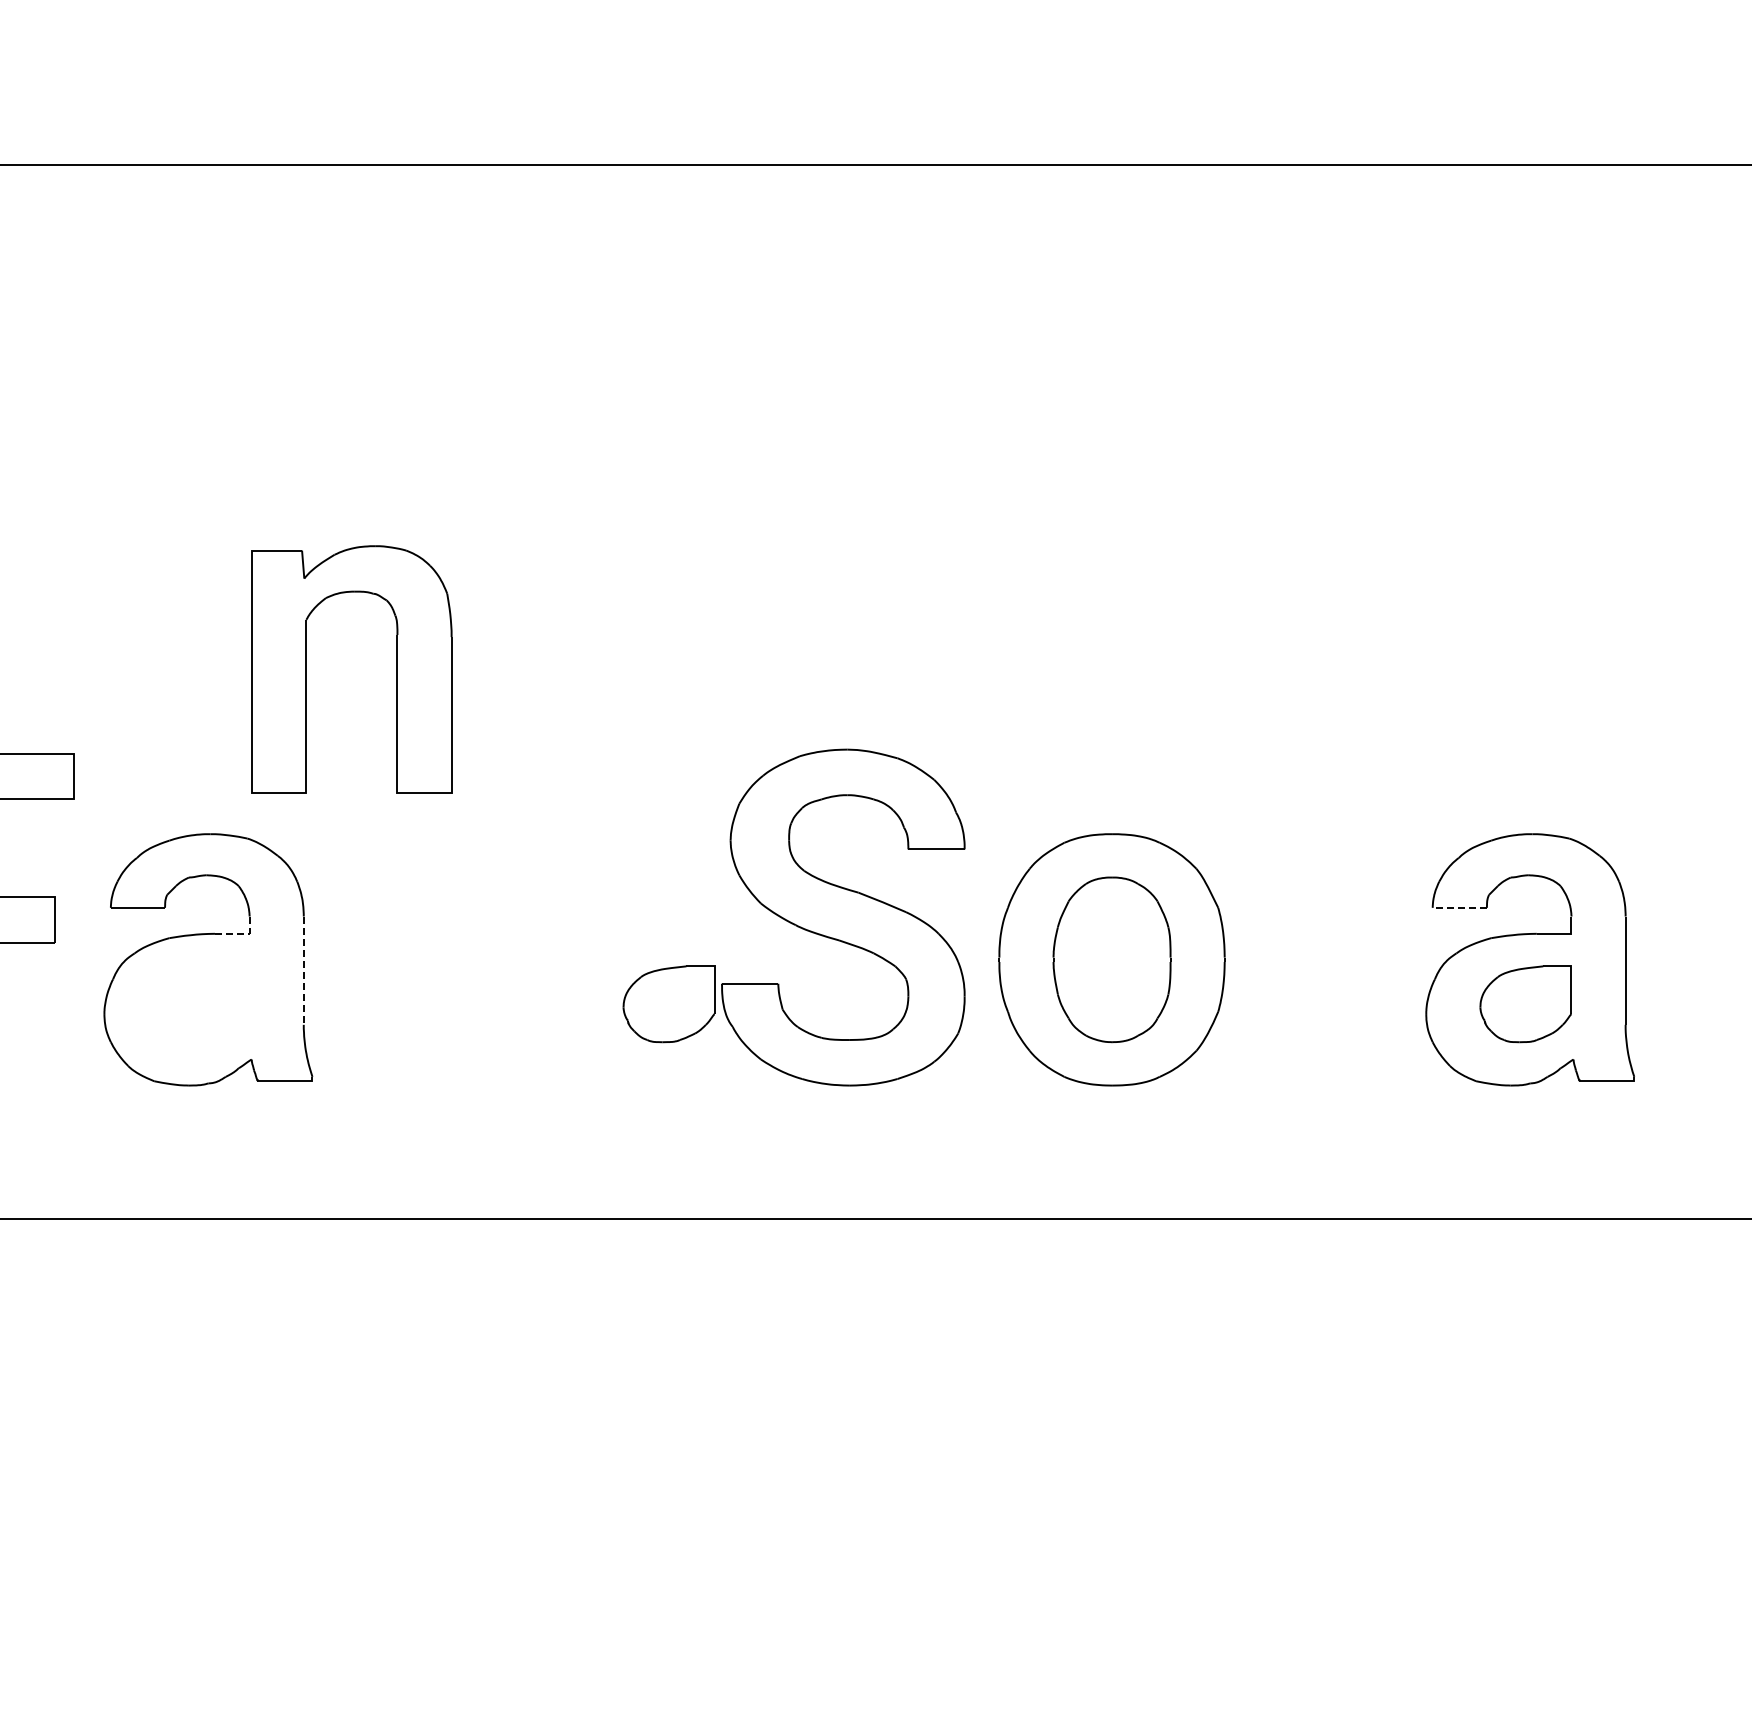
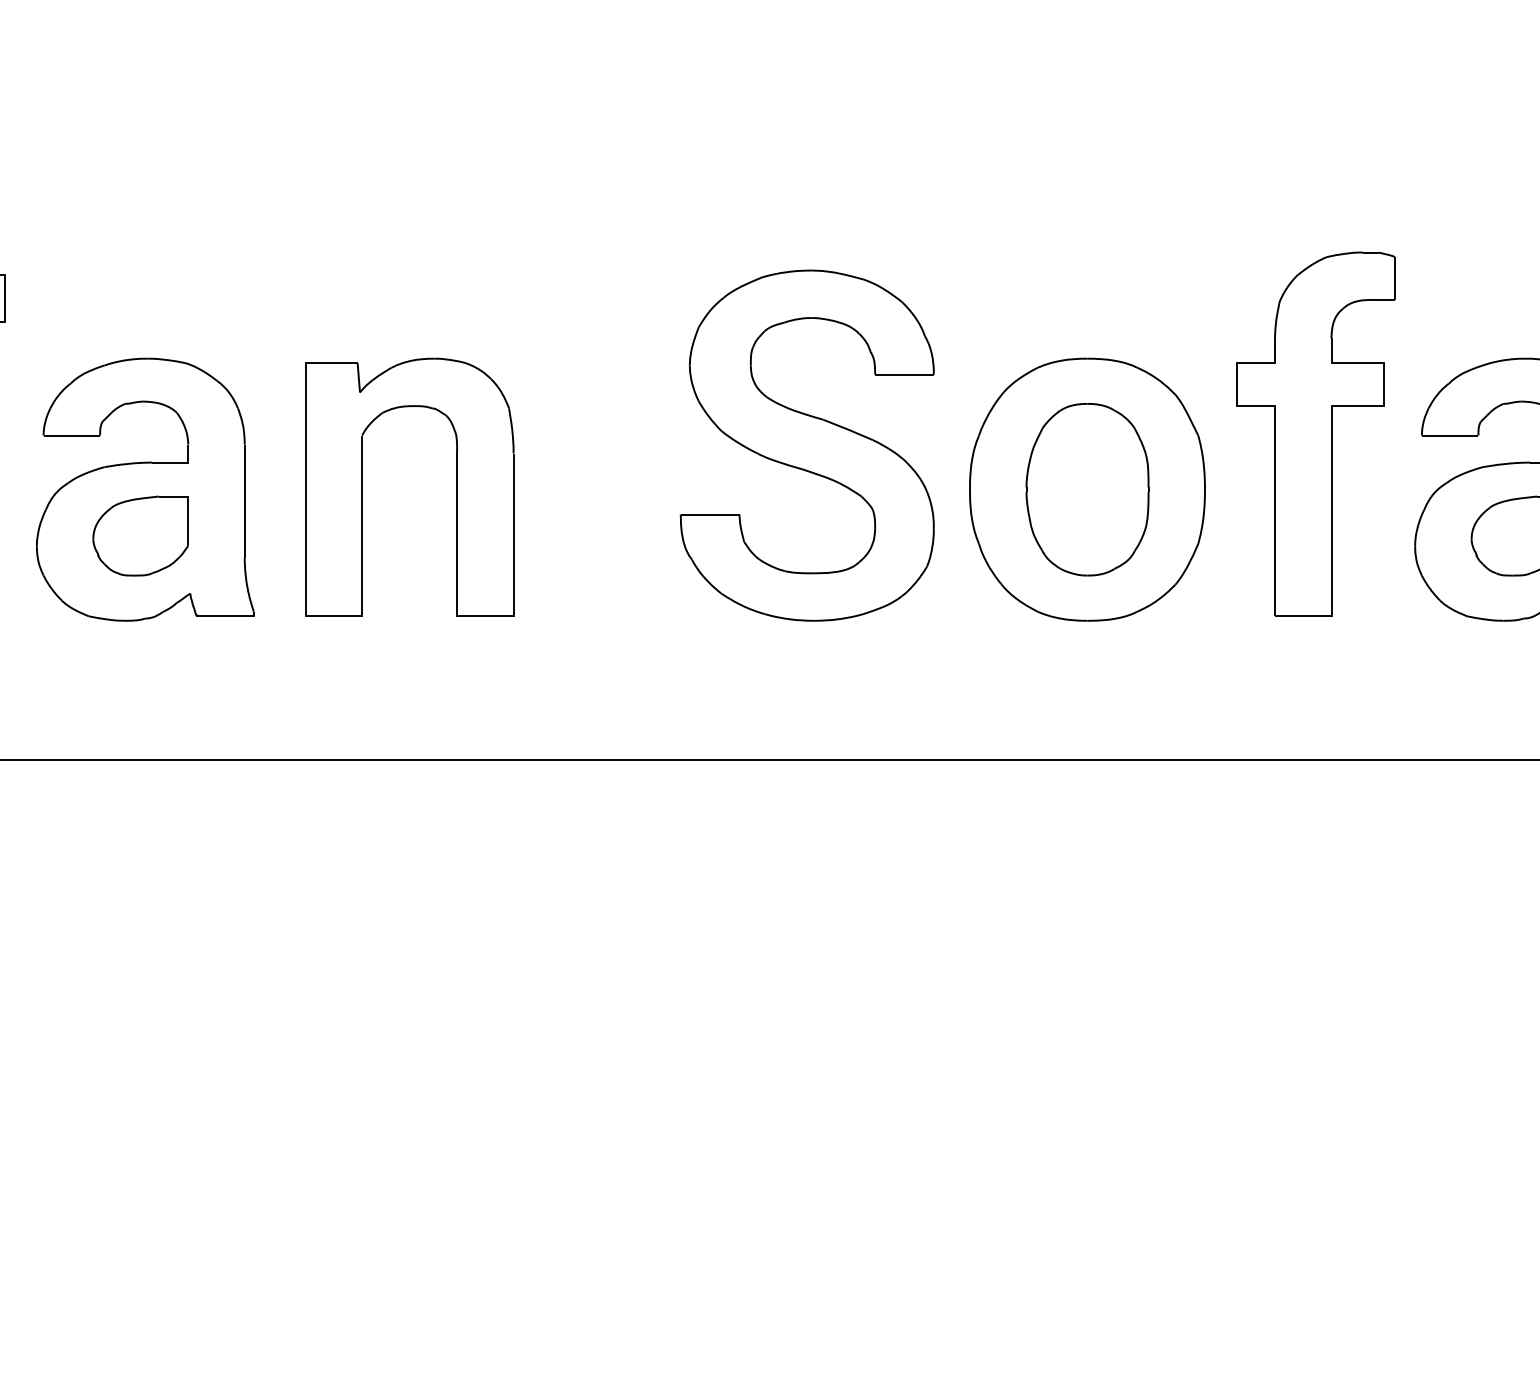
part: (306, 669) -> (362, 487), moved
part: (1330, 906) -> (1315, 434), added
line: (1459, 907) -> (1449, 435), dashed -> solid
line: (241, 933) -> (179, 462), dashed -> solid
line: (303, 971) -> (244, 501), dashed -> solid
part: (668, 1004) -> (140, 536), moved

